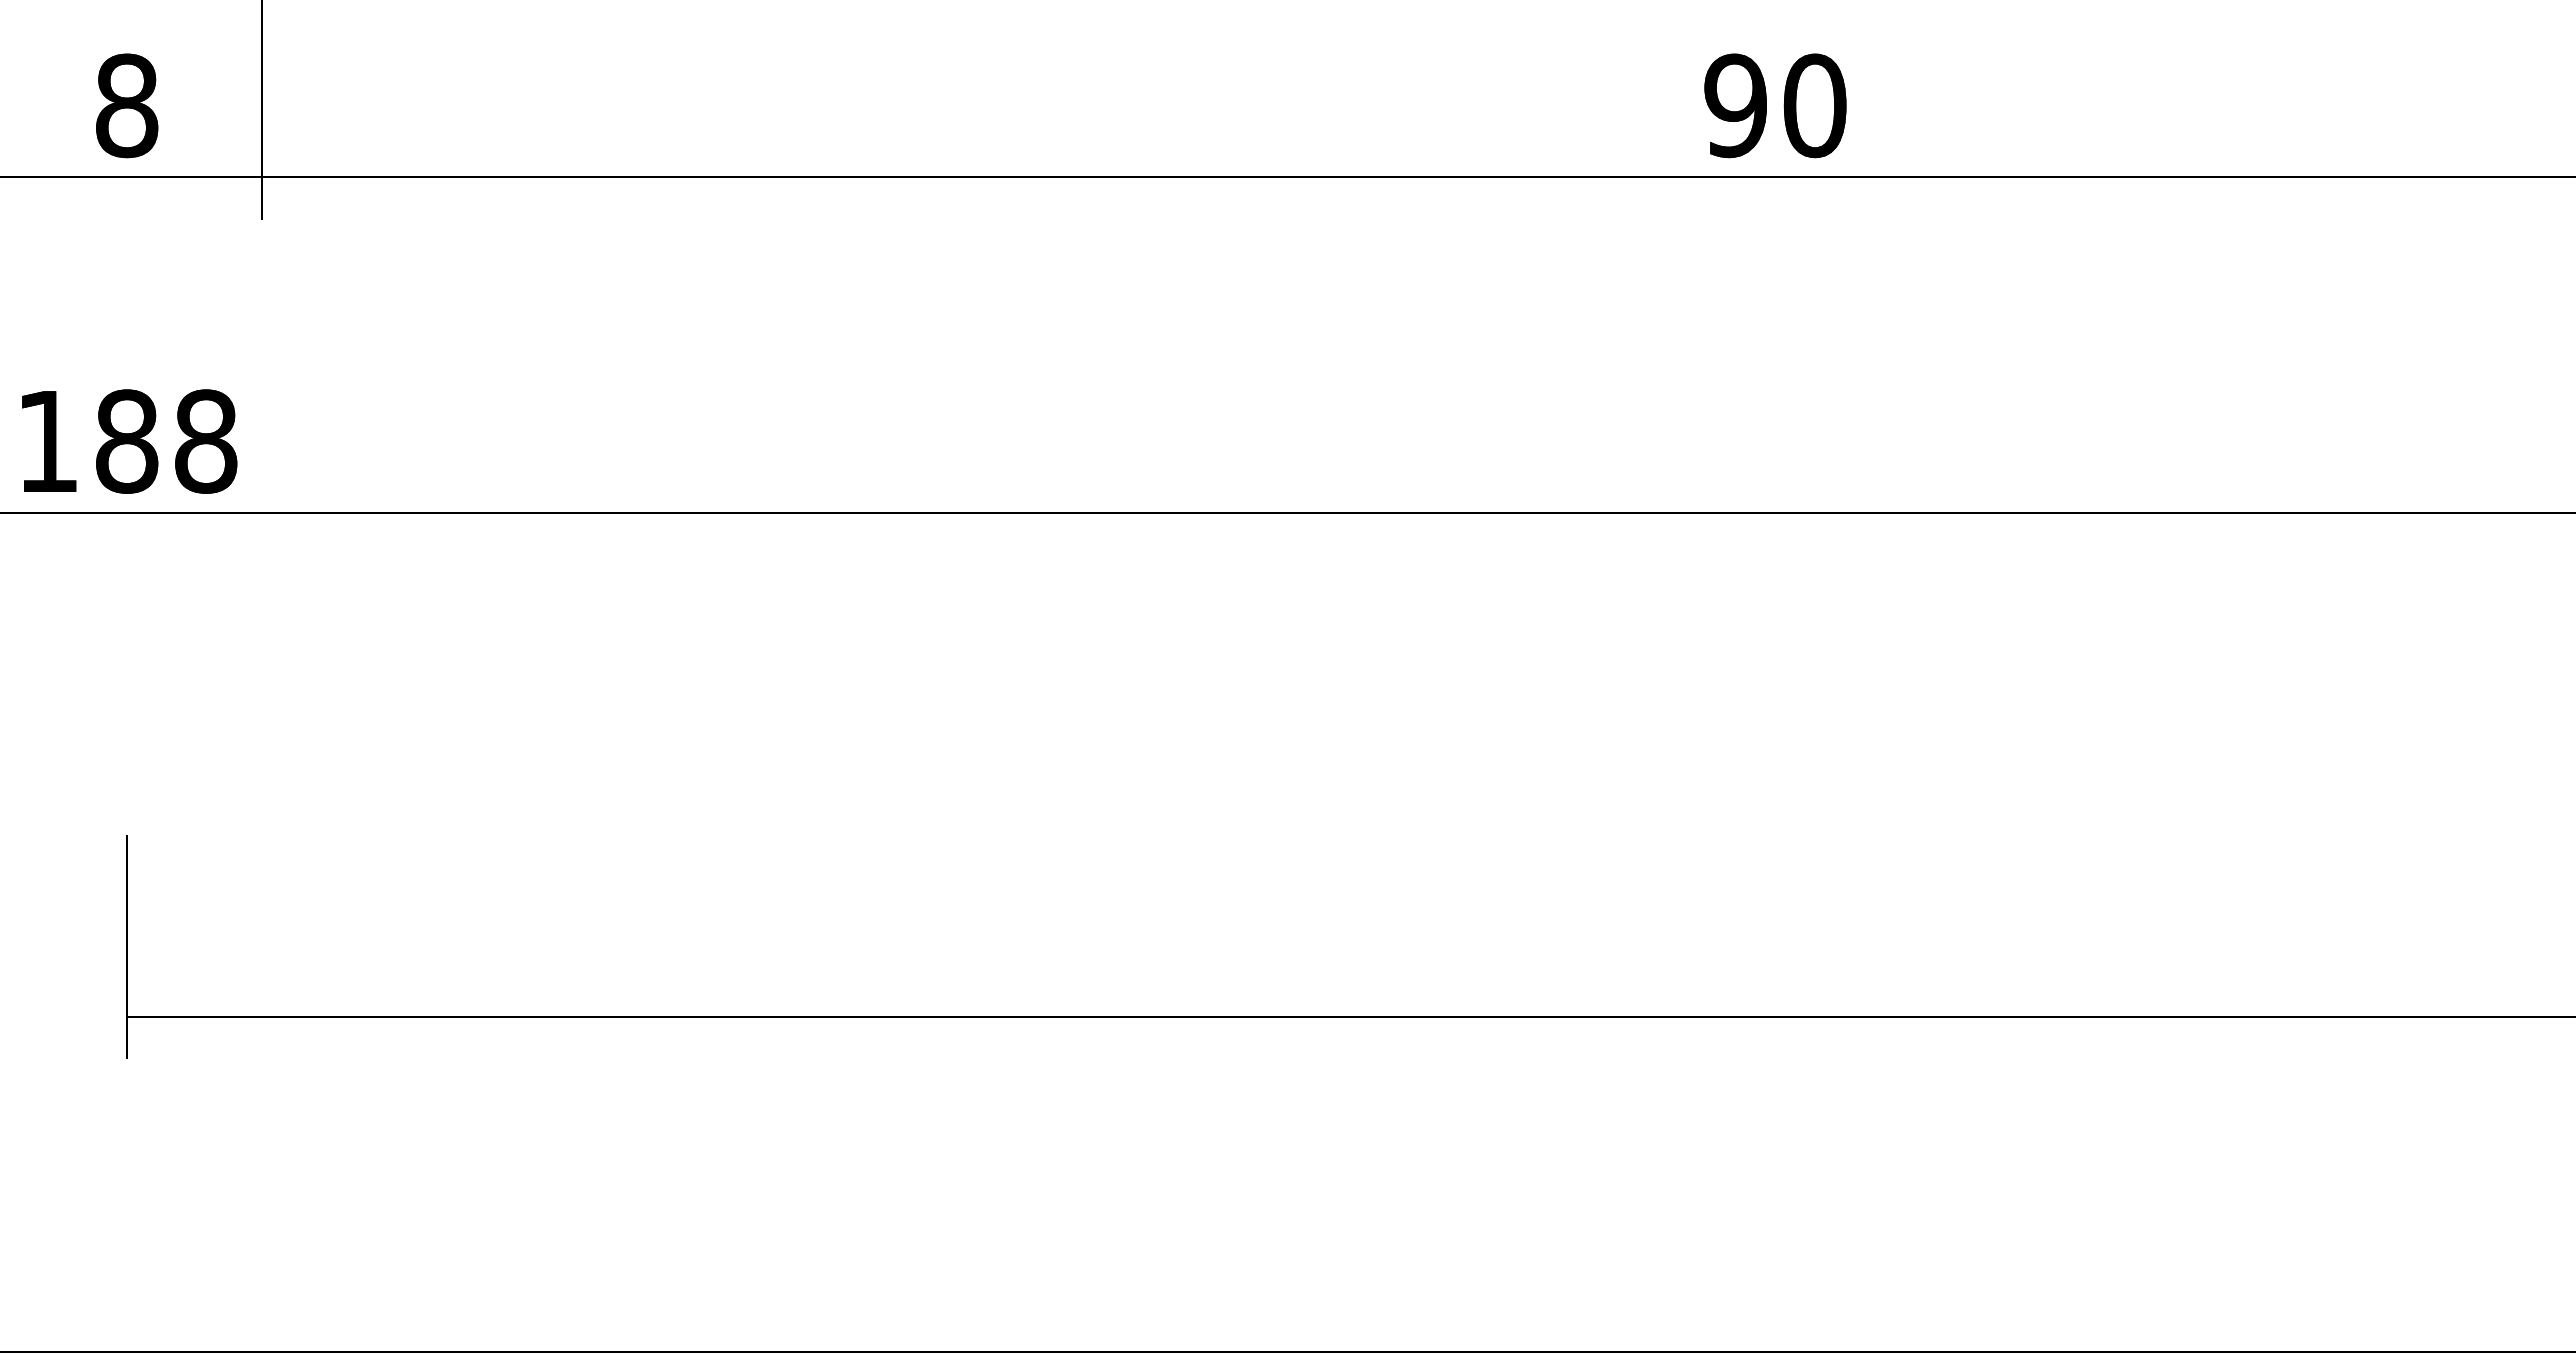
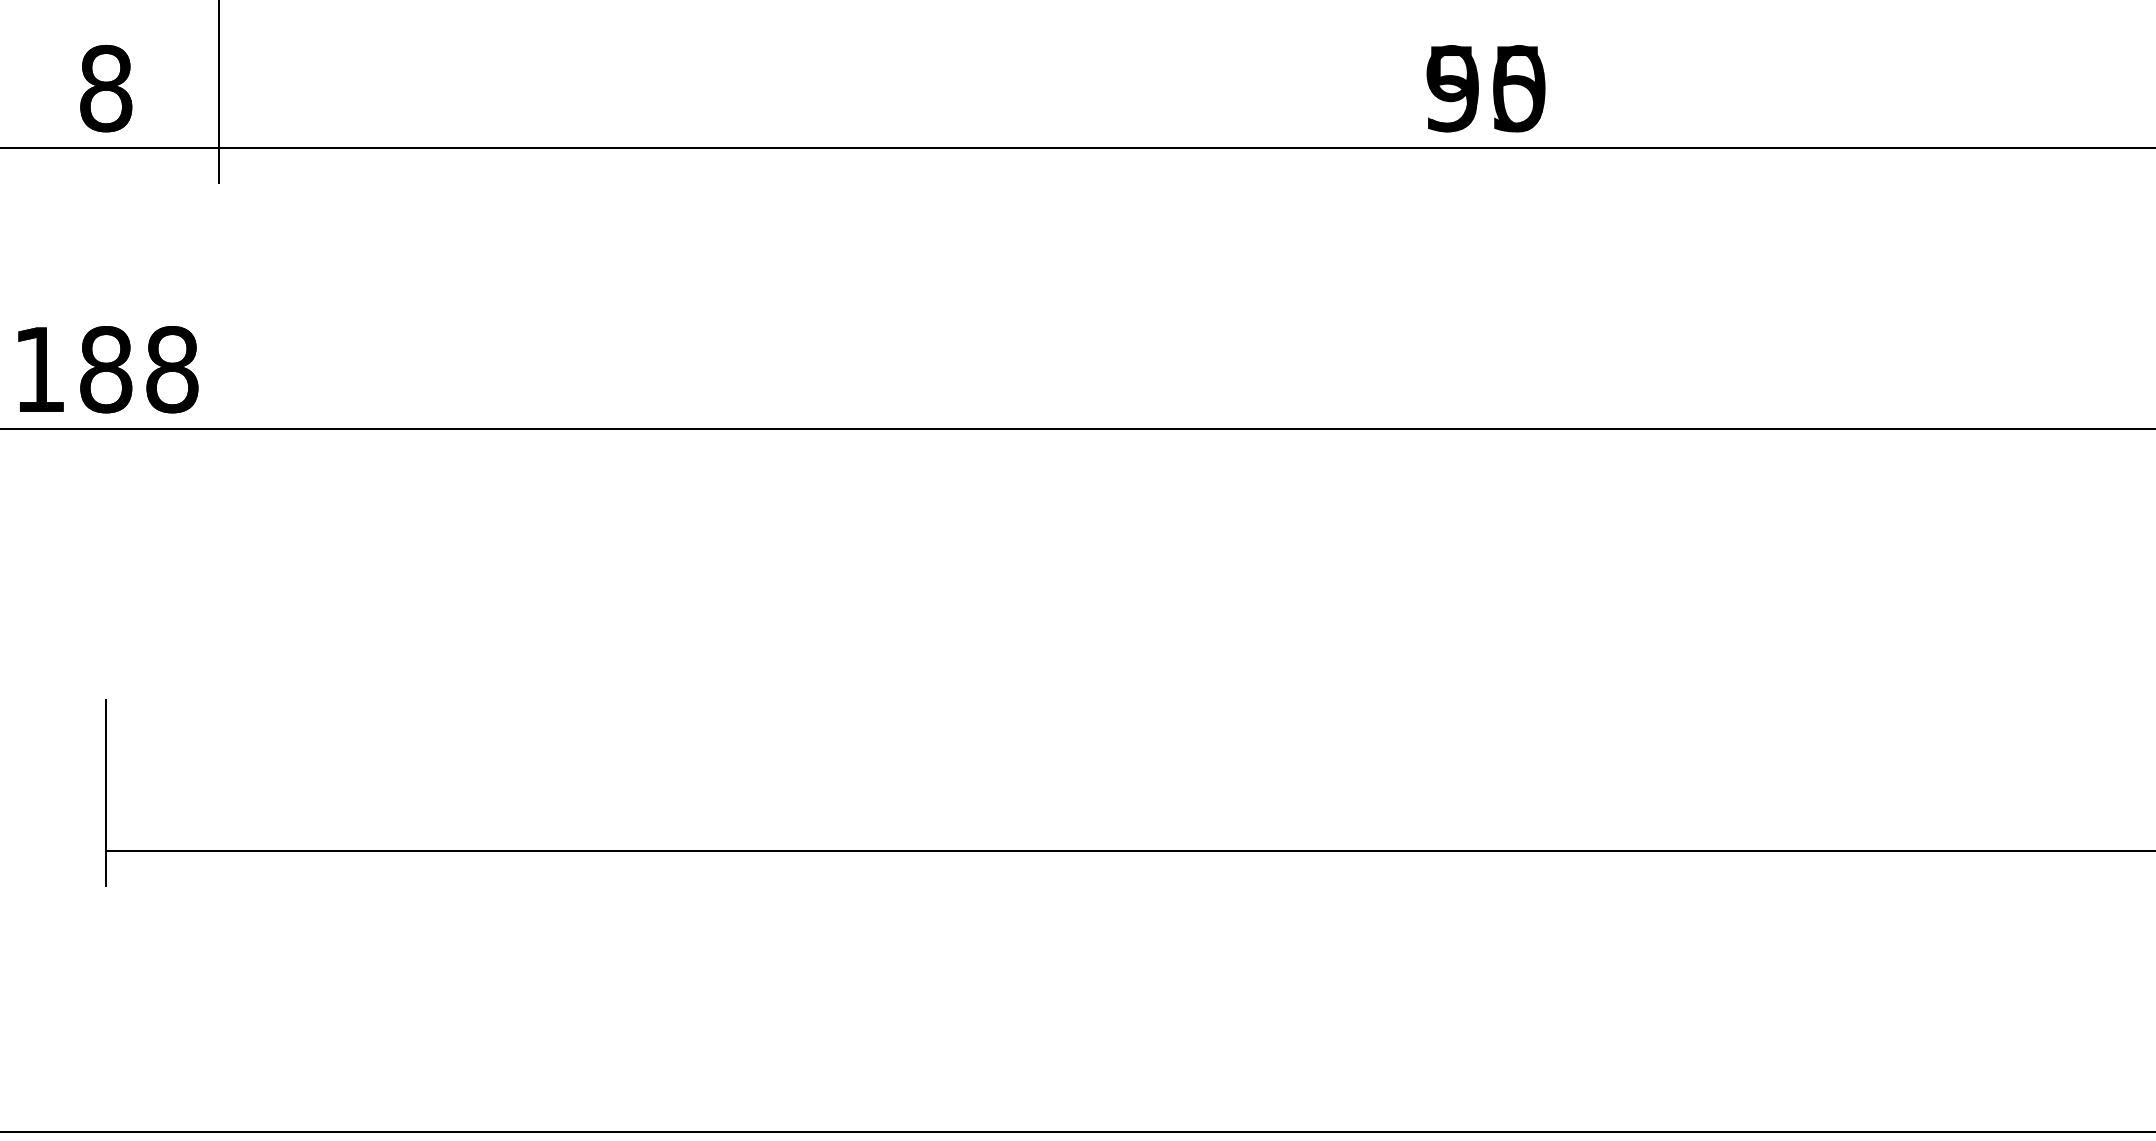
text: (1775, 105) -> (1486, 88), 90 -> 55

